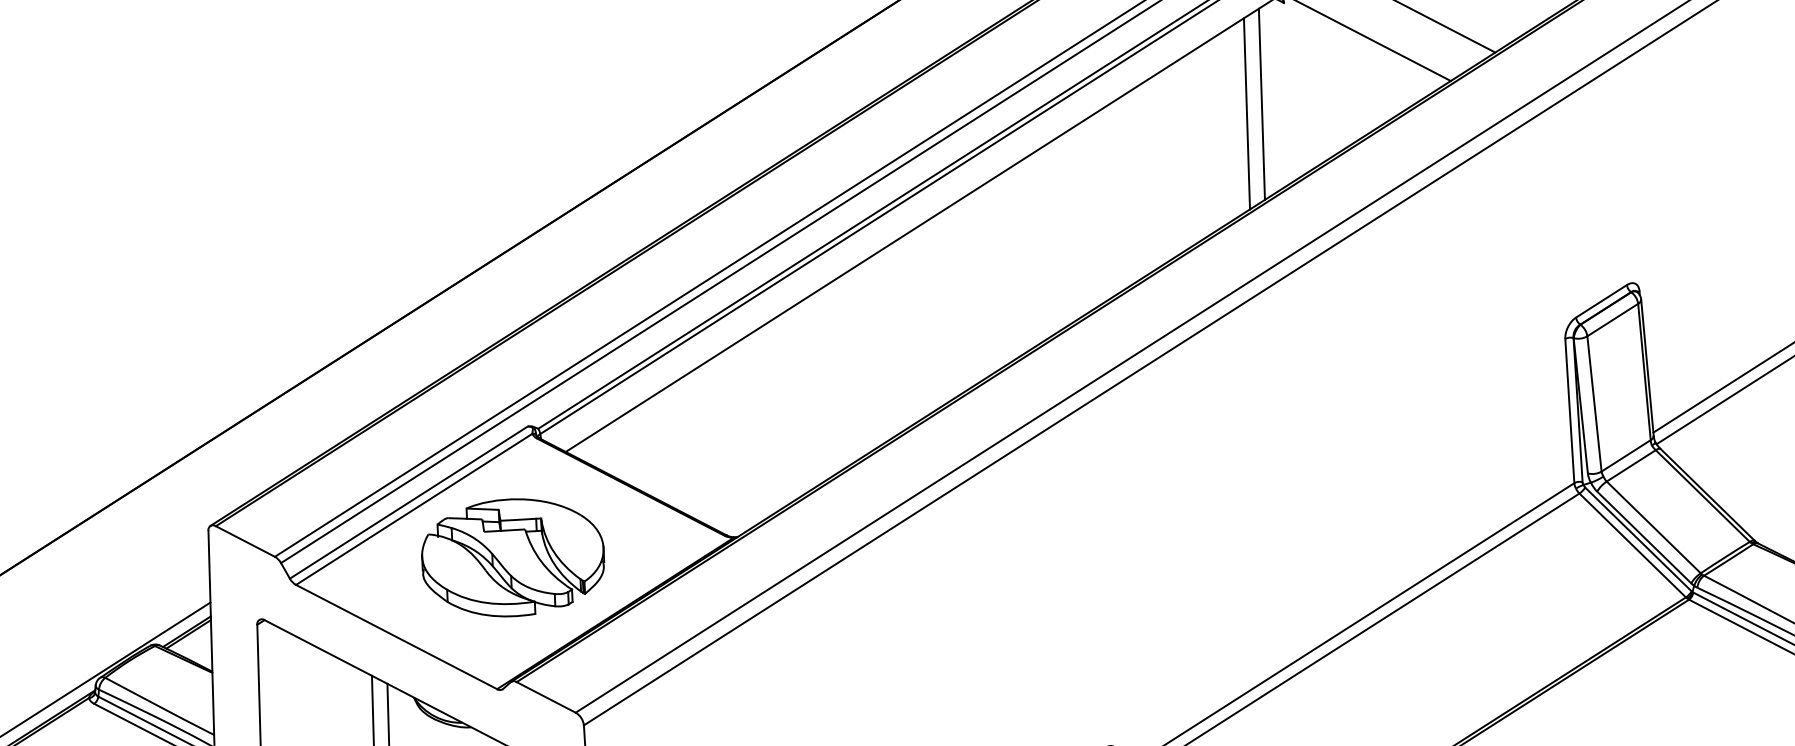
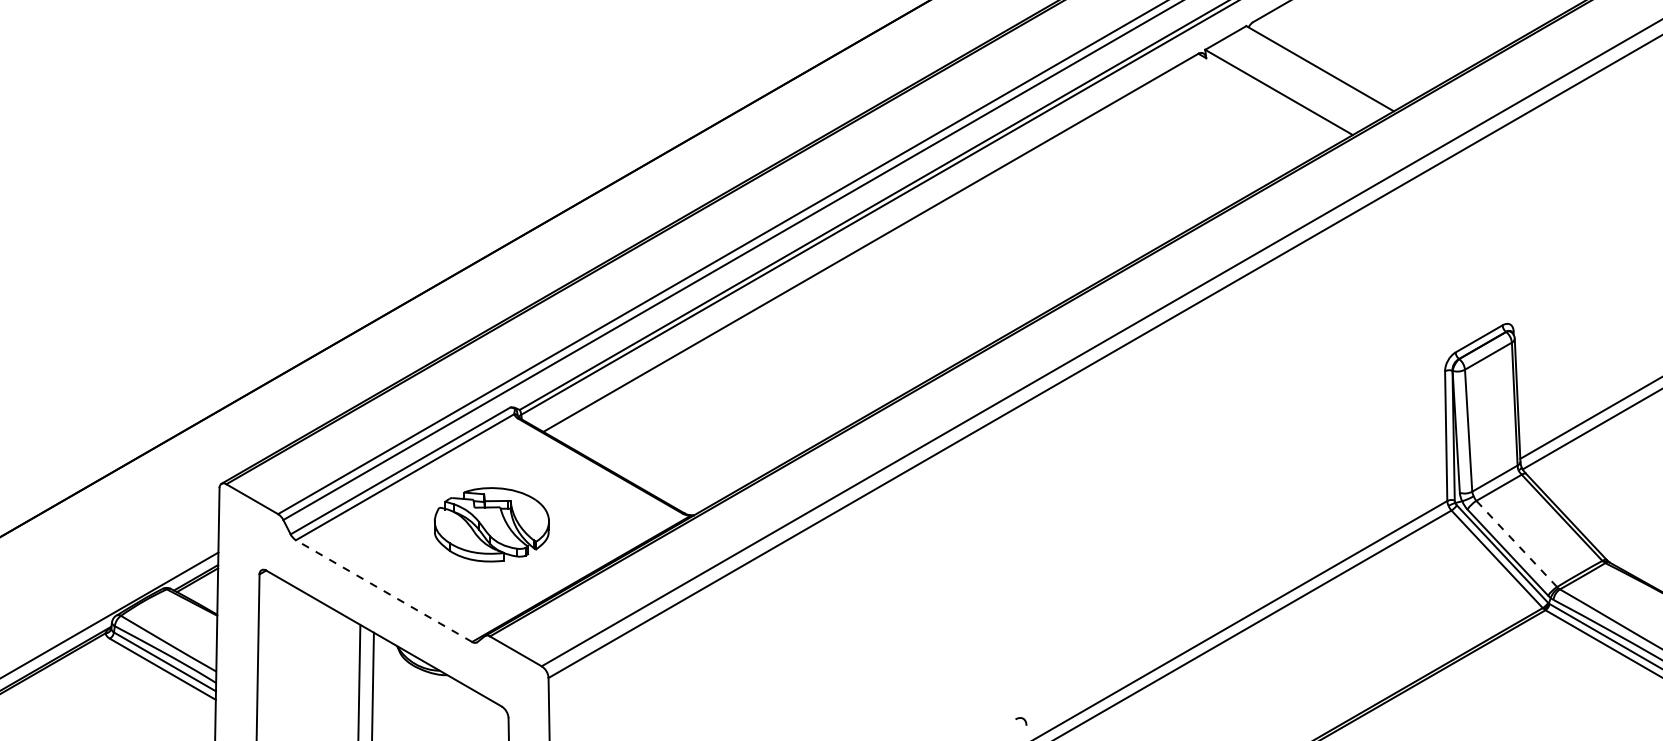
line: (1262, 104) -> (1182, 148), removed
line: (1246, 114) -> (1168, 156), removed
line: (1653, 526) -> (1516, 543), solid -> dashed
part: (512, 557) -> (491, 524), size x0.7
line: (397, 637) -> (384, 591), solid -> dashed

